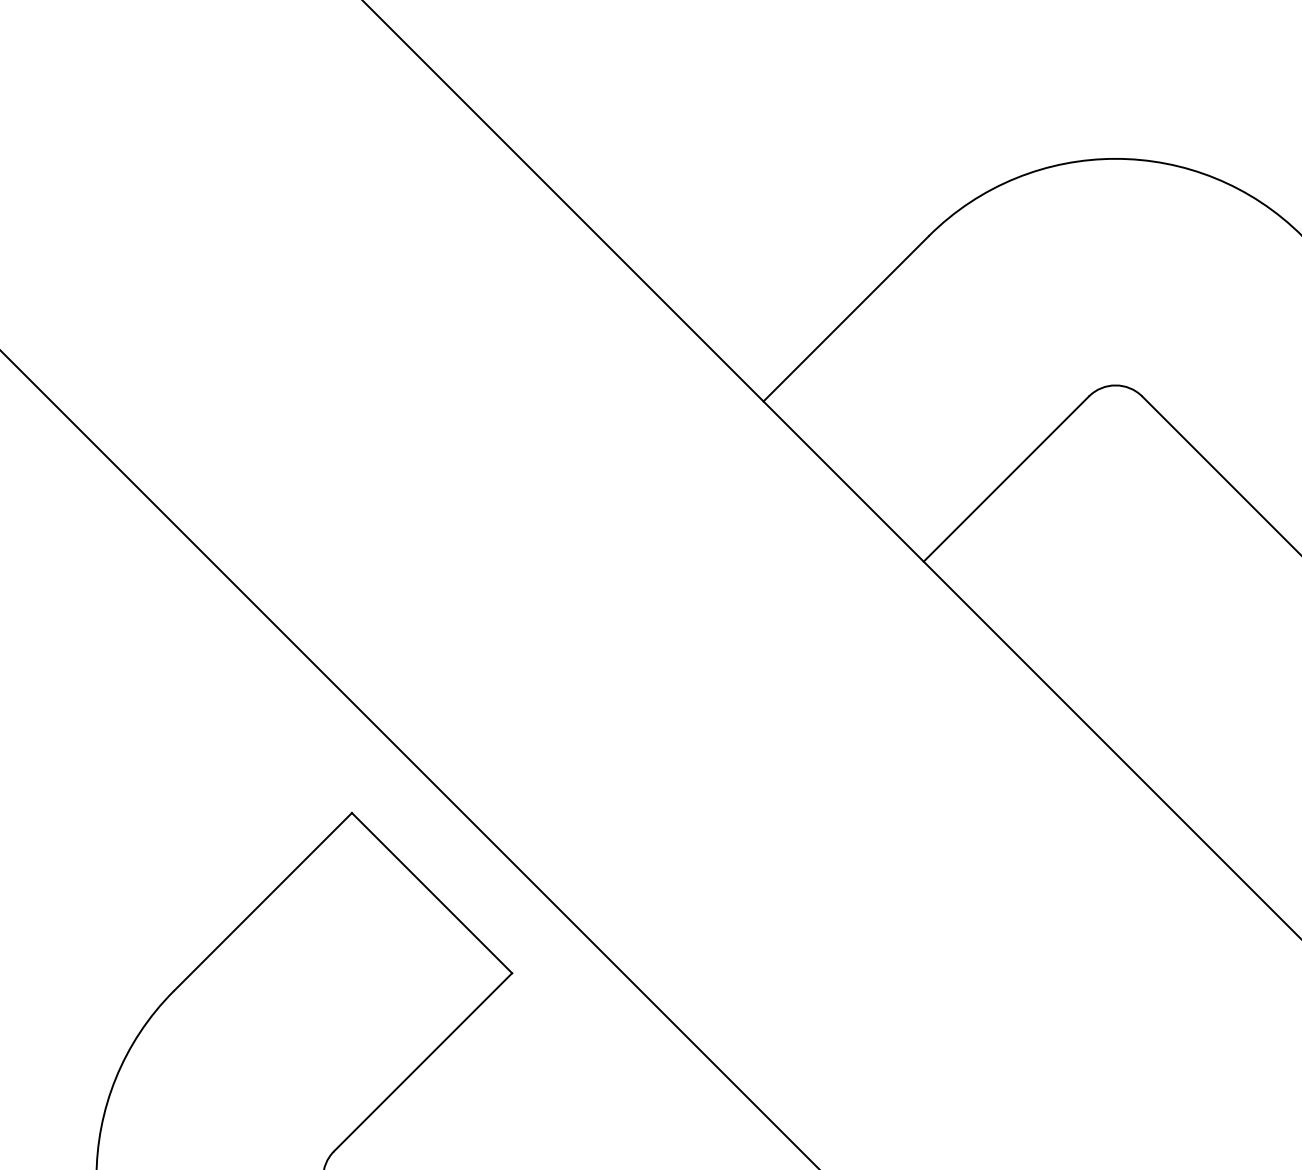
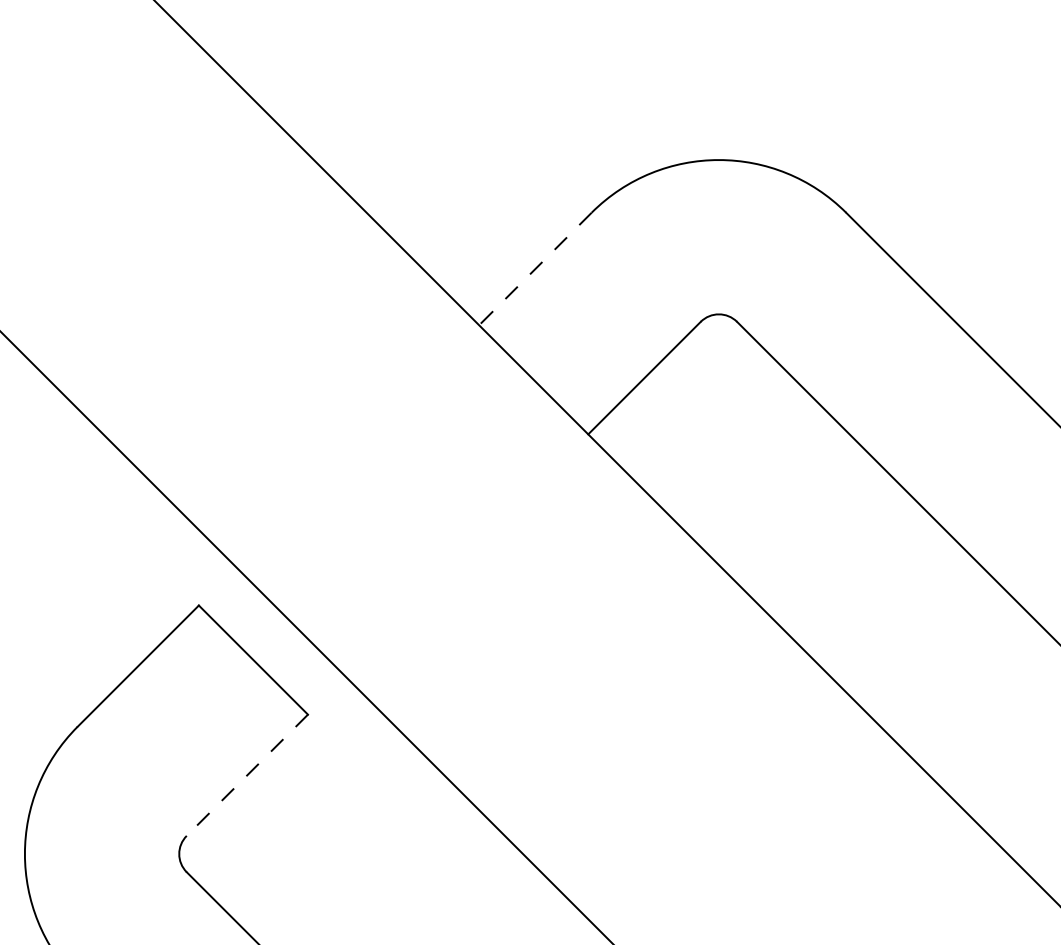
line: (846, 319) -> (535, 269), solid -> dashed
line: (423, 1062) -> (247, 775), solid -> dashed

